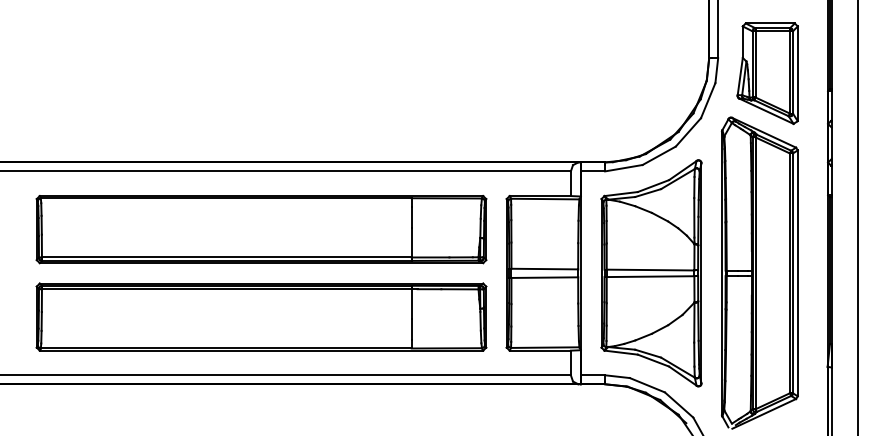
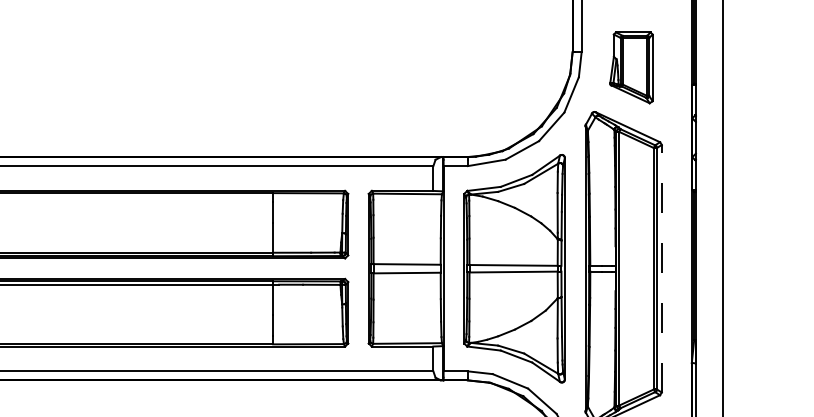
part: (767, 73) -> (631, 67), size x0.7
line: (797, 273) -> (661, 268), solid -> dashed

